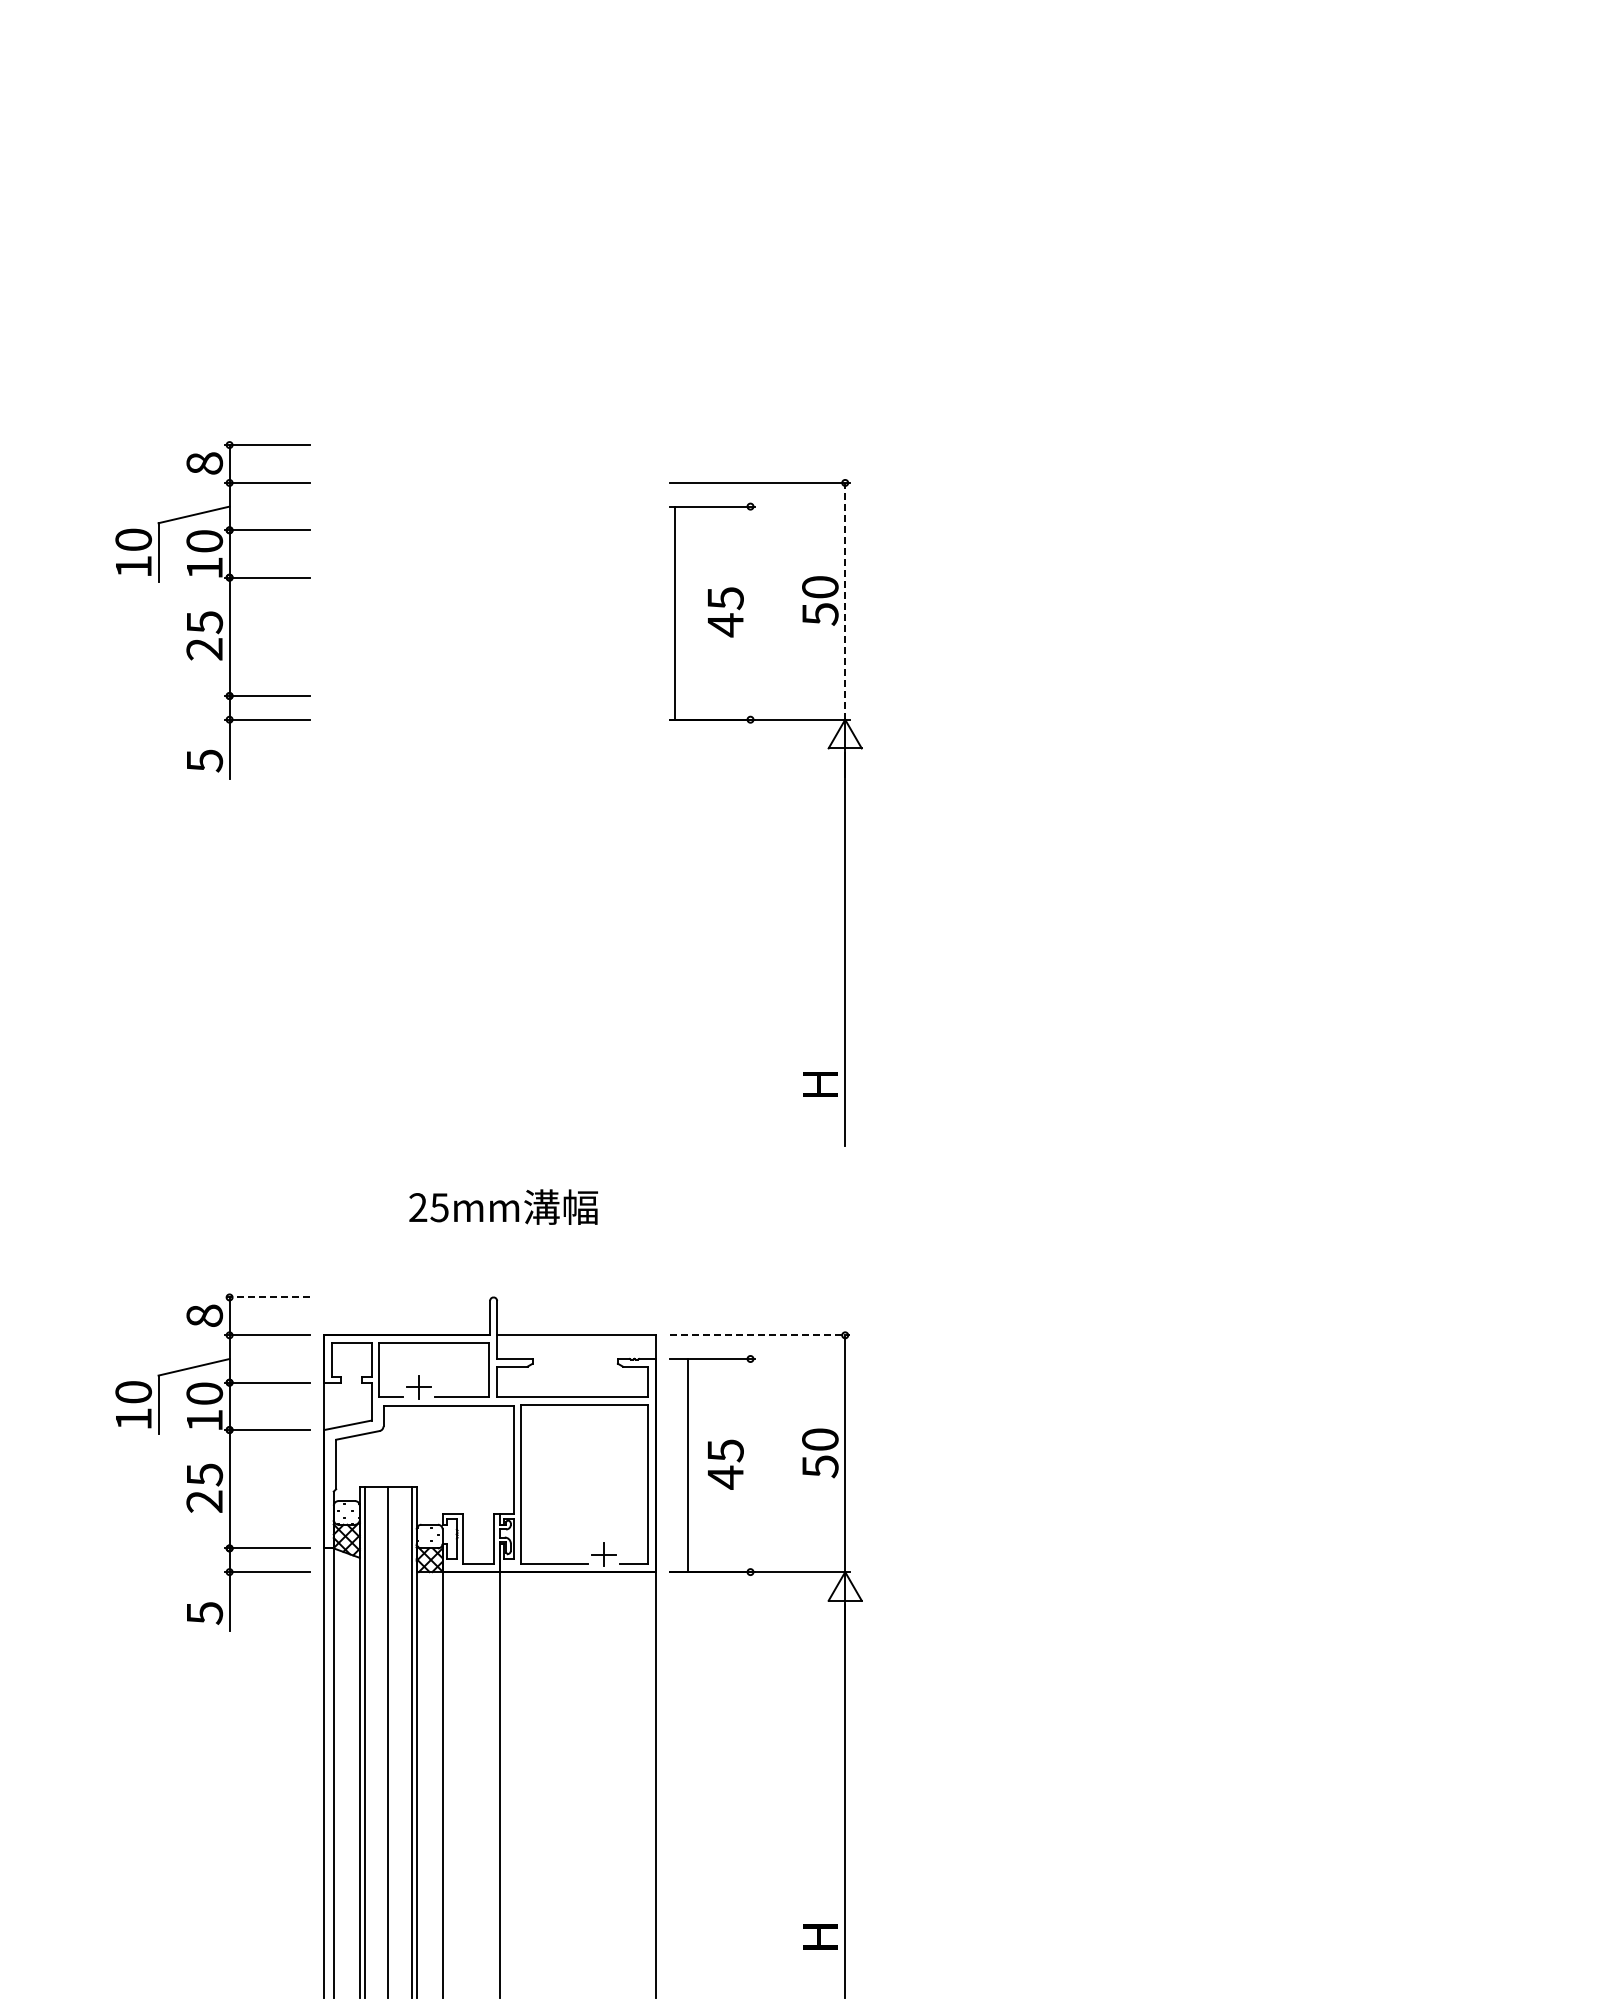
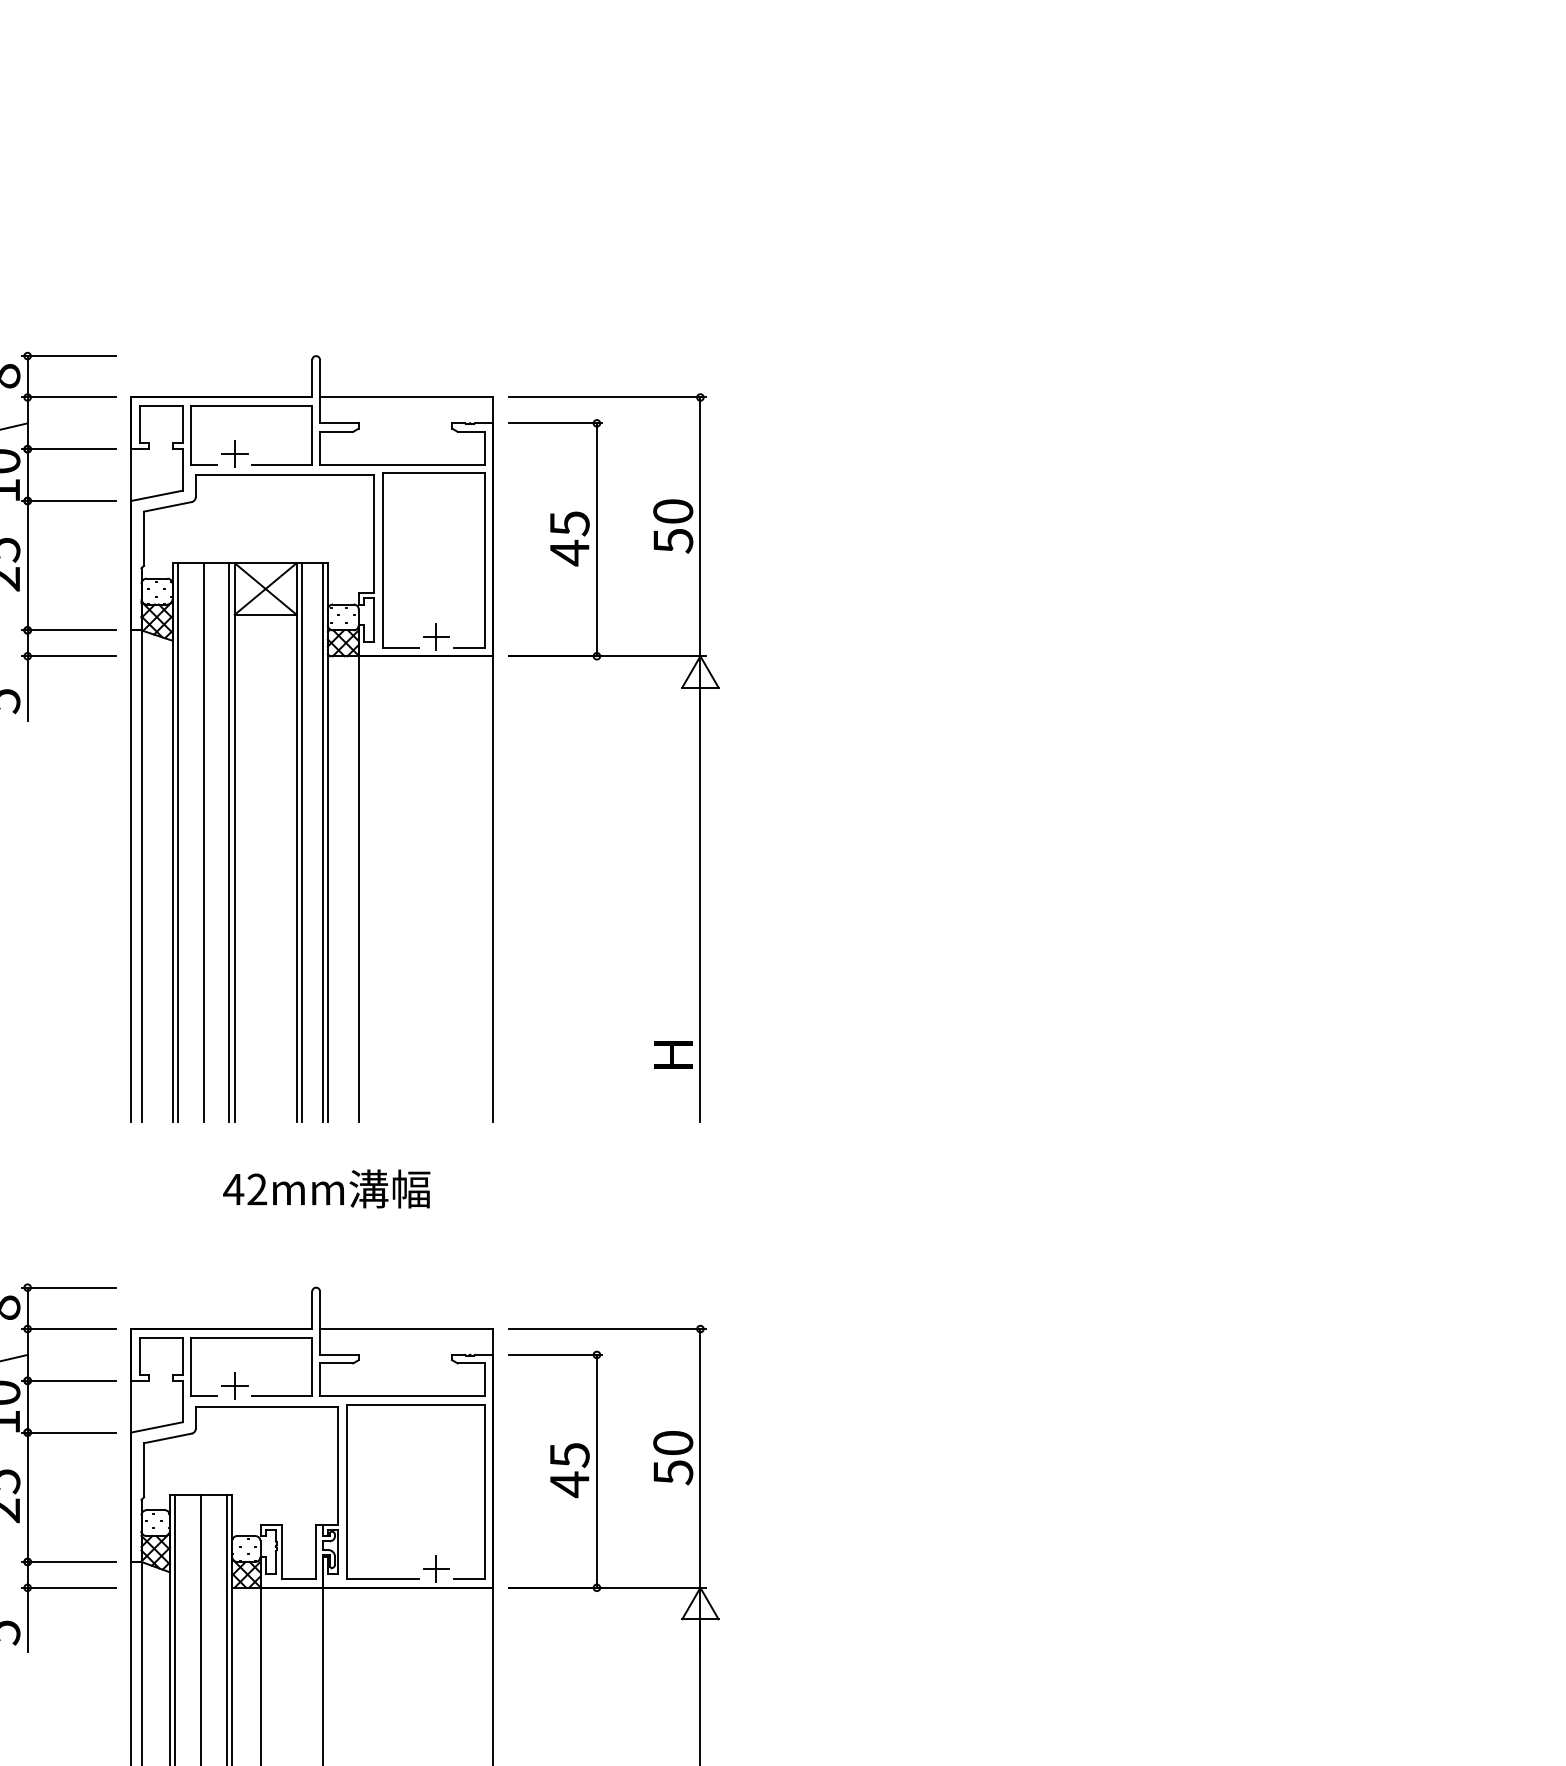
line: (845, 600) -> (700, 525), dashed -> solid
line: (674, 612) -> (596, 539), moved
part: (481, 795) -> (302, 739), added
text: (428, 1207) -> (244, 1189), 25mm -> 42mm
line: (267, 1297) -> (69, 1287), dashed -> solid
line: (759, 1335) -> (606, 1329), dashed -> solid
line: (687, 1465) -> (596, 1471), moved

